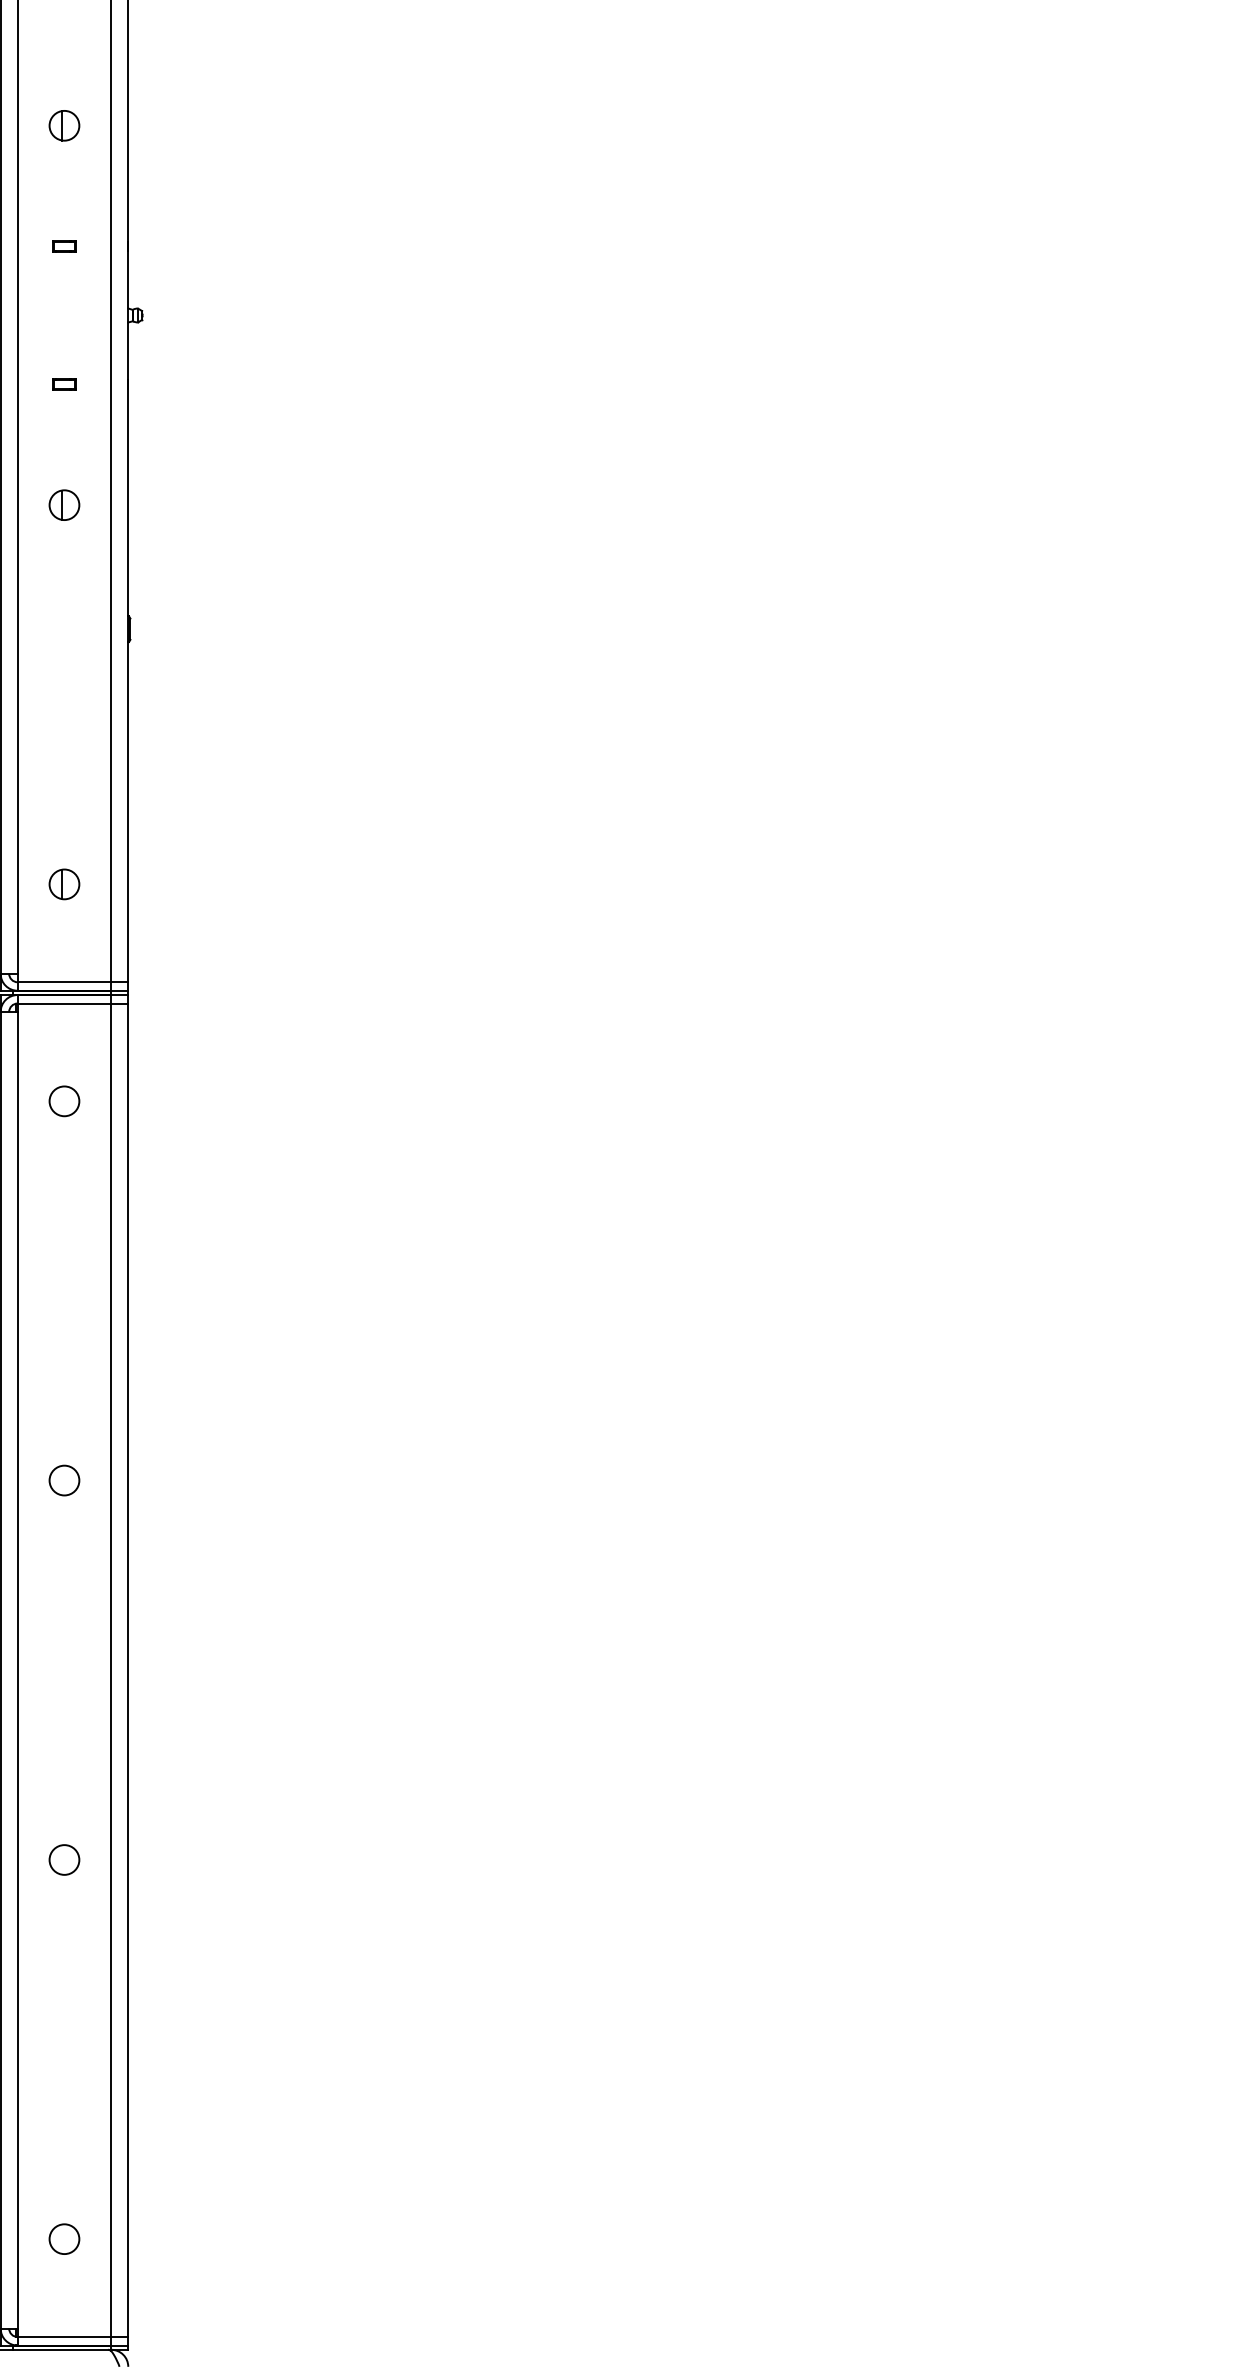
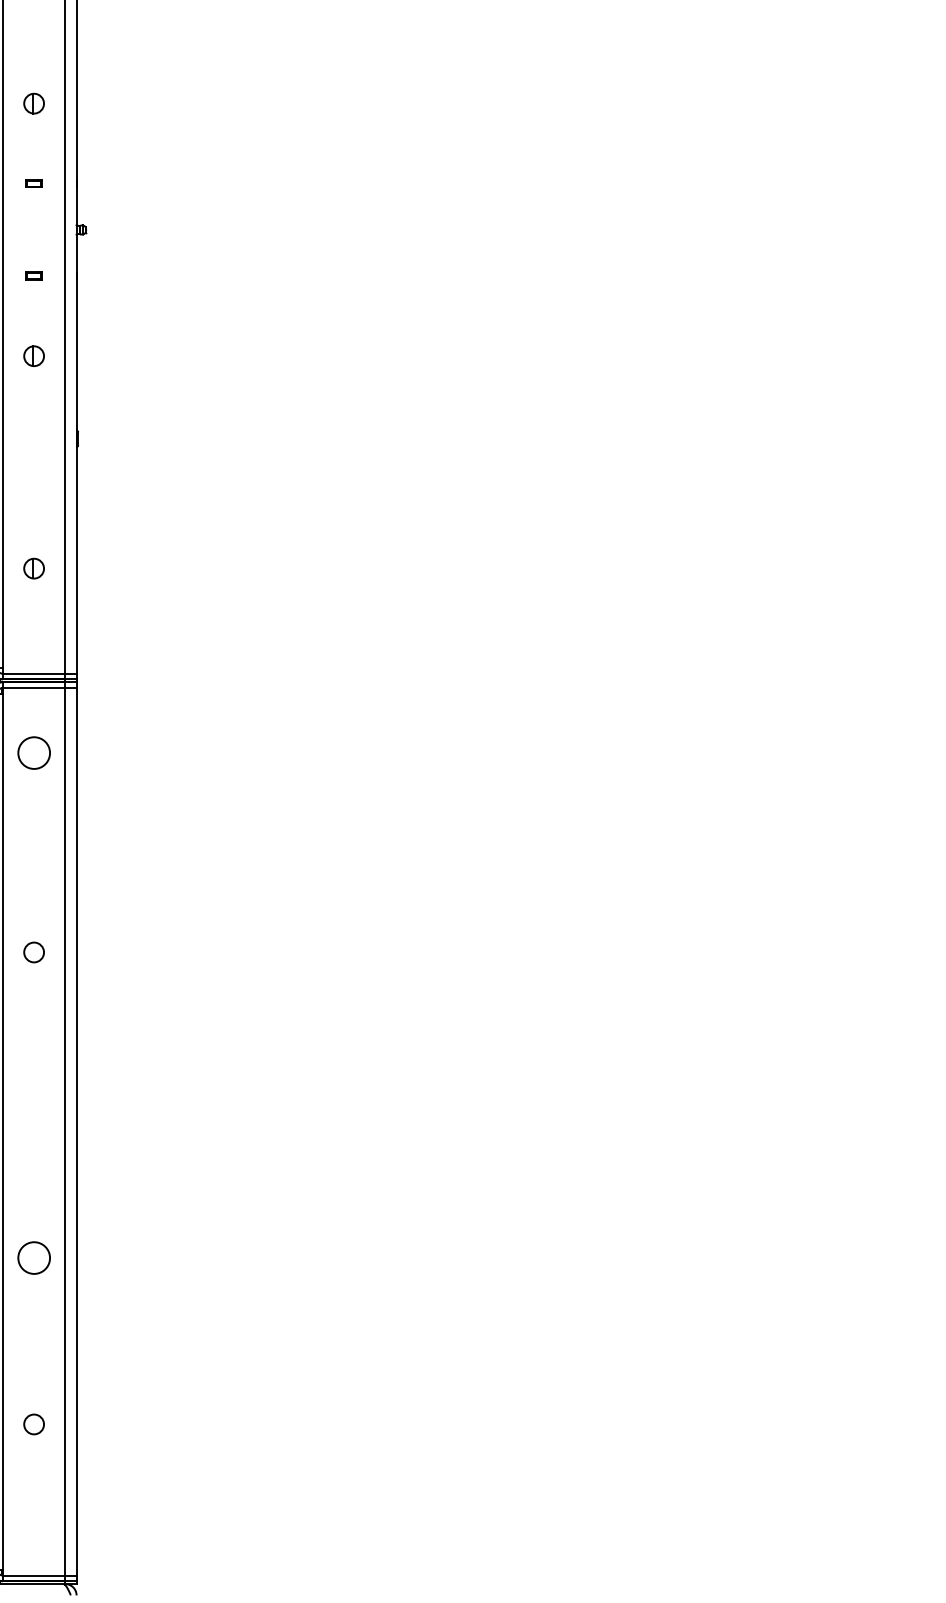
part: (63, 884) -> (33, 568), moved
circle: (63, 1100) -> (33, 752), size x1.6
circle: (63, 1480) -> (33, 952), moved
circle: (63, 1859) -> (33, 1257), size x1.6
circle: (63, 2239) -> (33, 1424), moved

